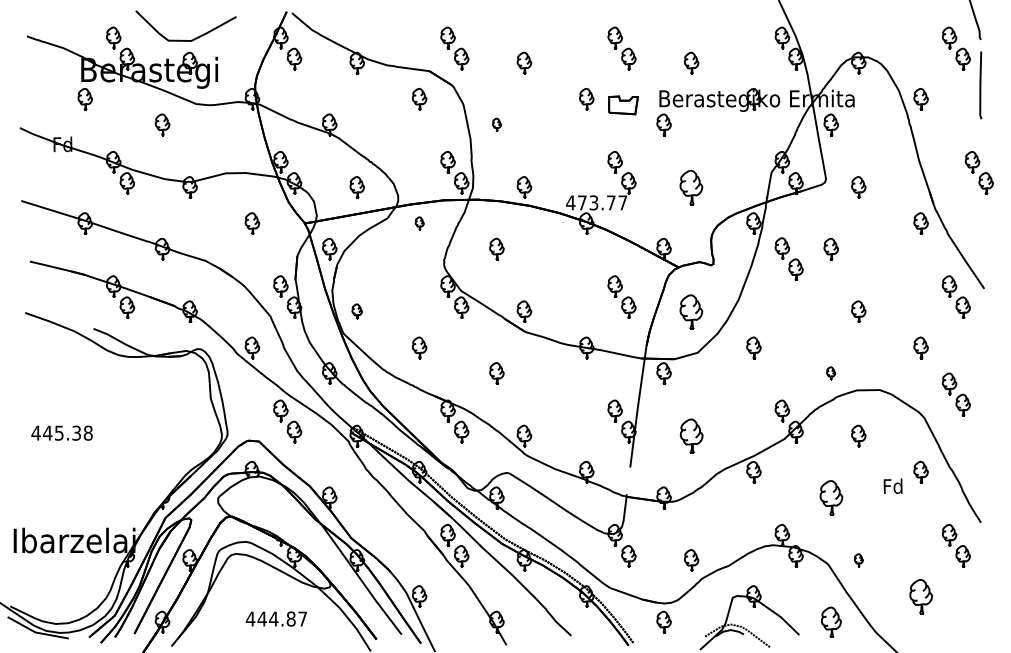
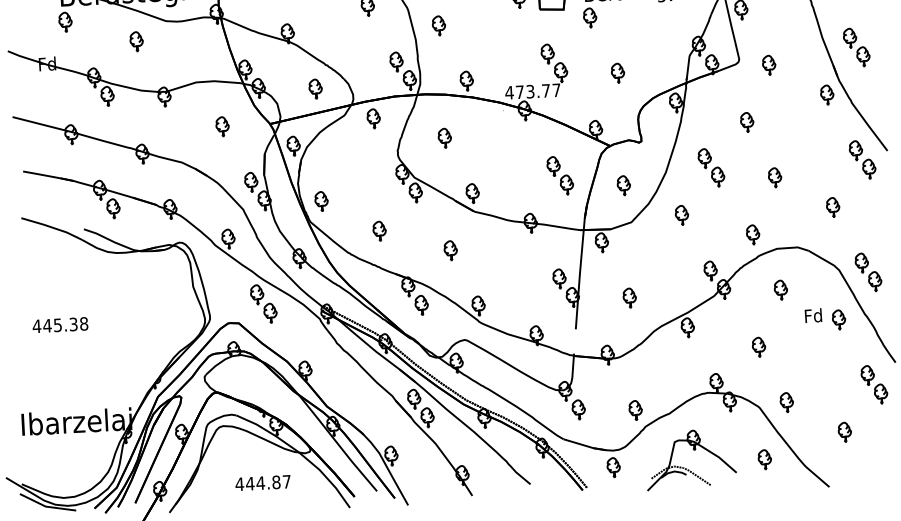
part: (496, 124) -> (438, 25), size x1.67
part: (978, 172) -> (855, 47), moved
part: (691, 187) -> (617, 73), size x0.62
part: (419, 223) -> (373, 118), size x1.67
part: (788, 258) -> (710, 167), moved
part: (356, 311) -> (320, 201), size x1.43
part: (691, 311) -> (623, 185), size x0.62
part: (830, 373) -> (752, 234), size x1.67
part: (955, 394) -> (867, 272), moved
part: (691, 435) -> (629, 297), size x0.62
text: (892, 485) -> (812, 315), moved
part: (830, 497) -> (758, 346), size x0.62
part: (858, 560) -> (786, 402), size x1.67
part: (920, 596) -> (844, 432), size x0.62
part: (830, 621) -> (764, 459), size x0.71

